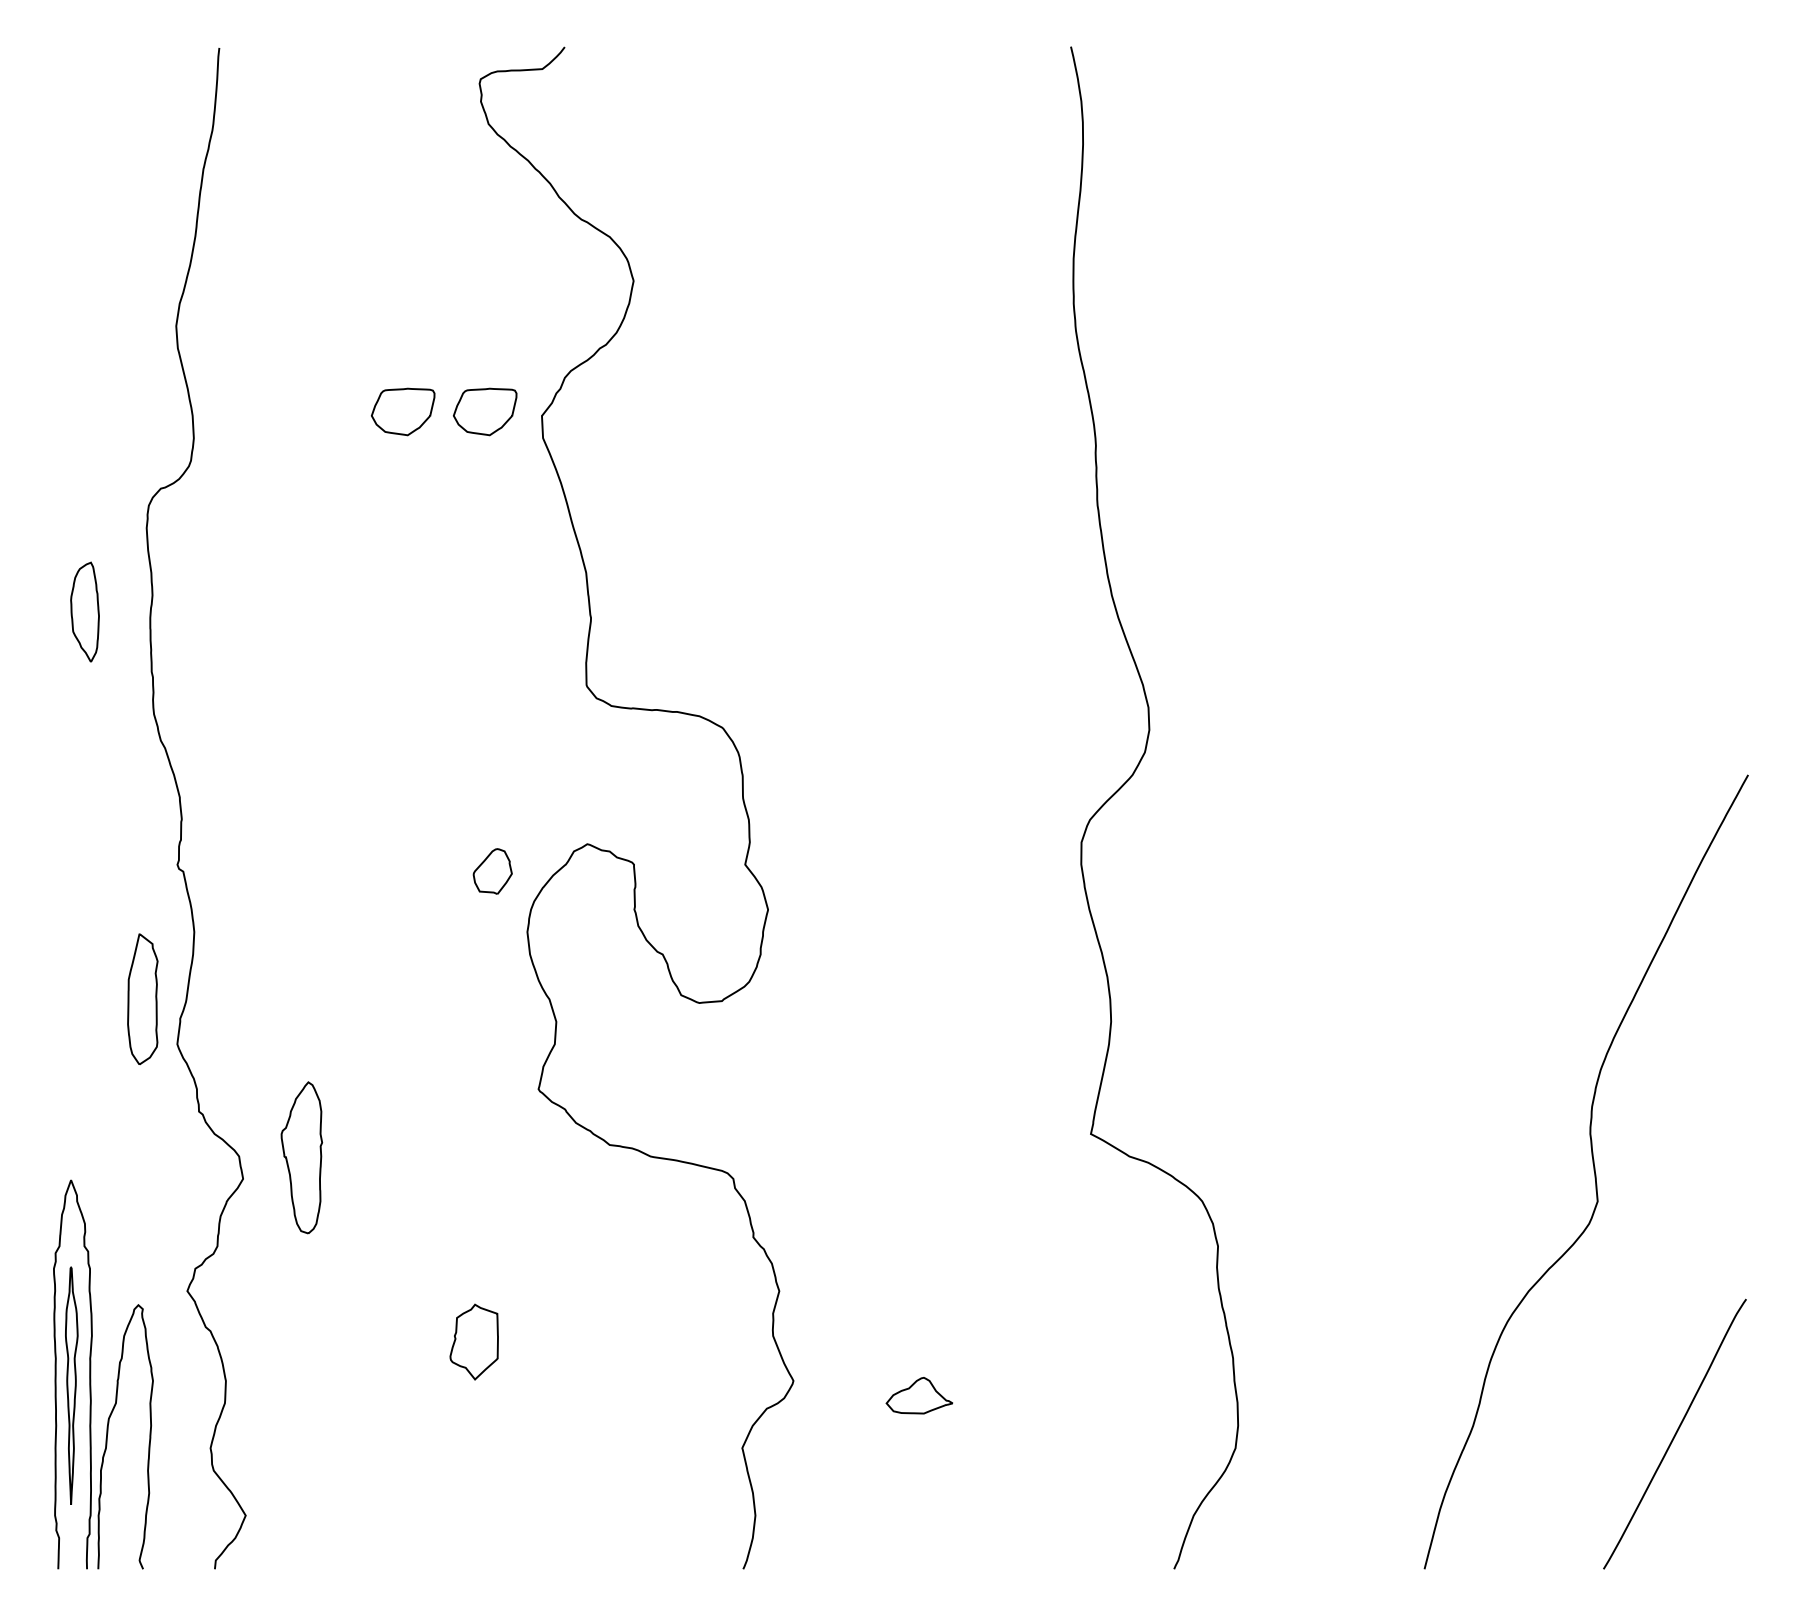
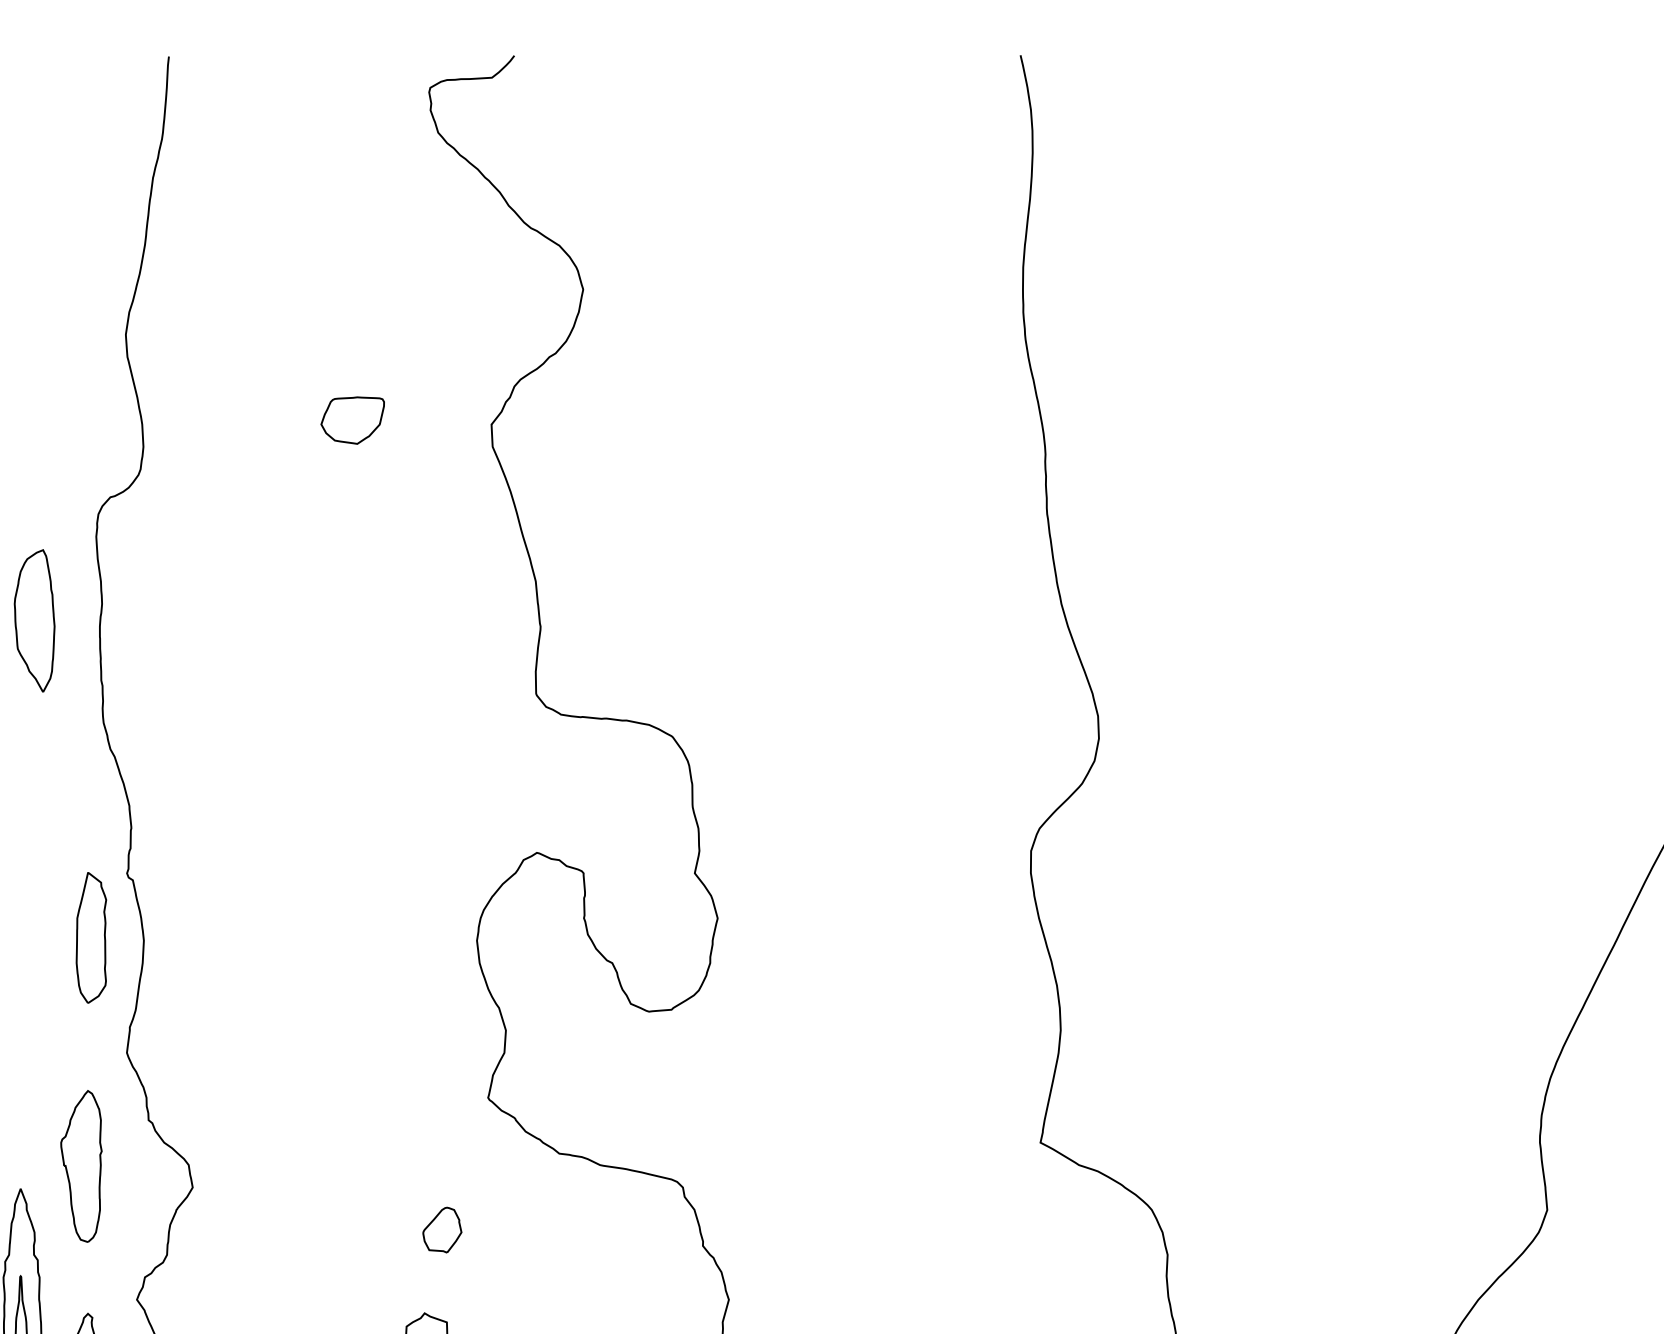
part: (485, 411) -> (435, 420), removed
part: (84, 611) -> (34, 620), size x1.43
part: (492, 871) -> (442, 1230), moved
part: (142, 998) -> (91, 937), moved
part: (301, 1157) -> (81, 1166), moved

